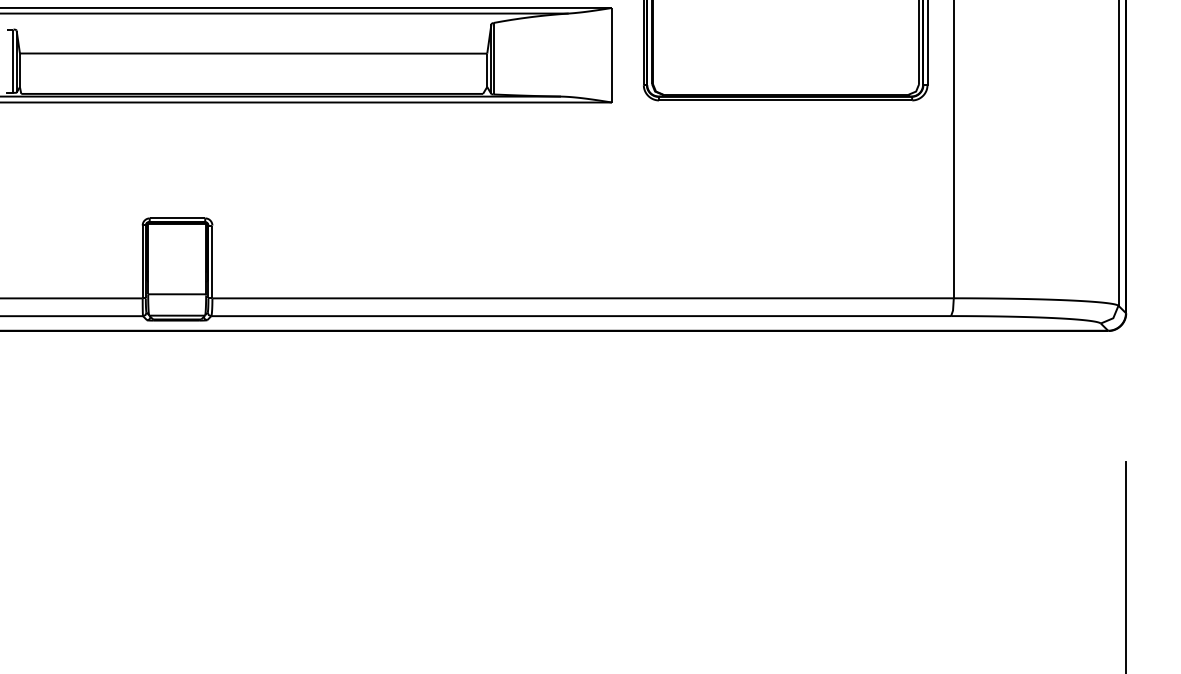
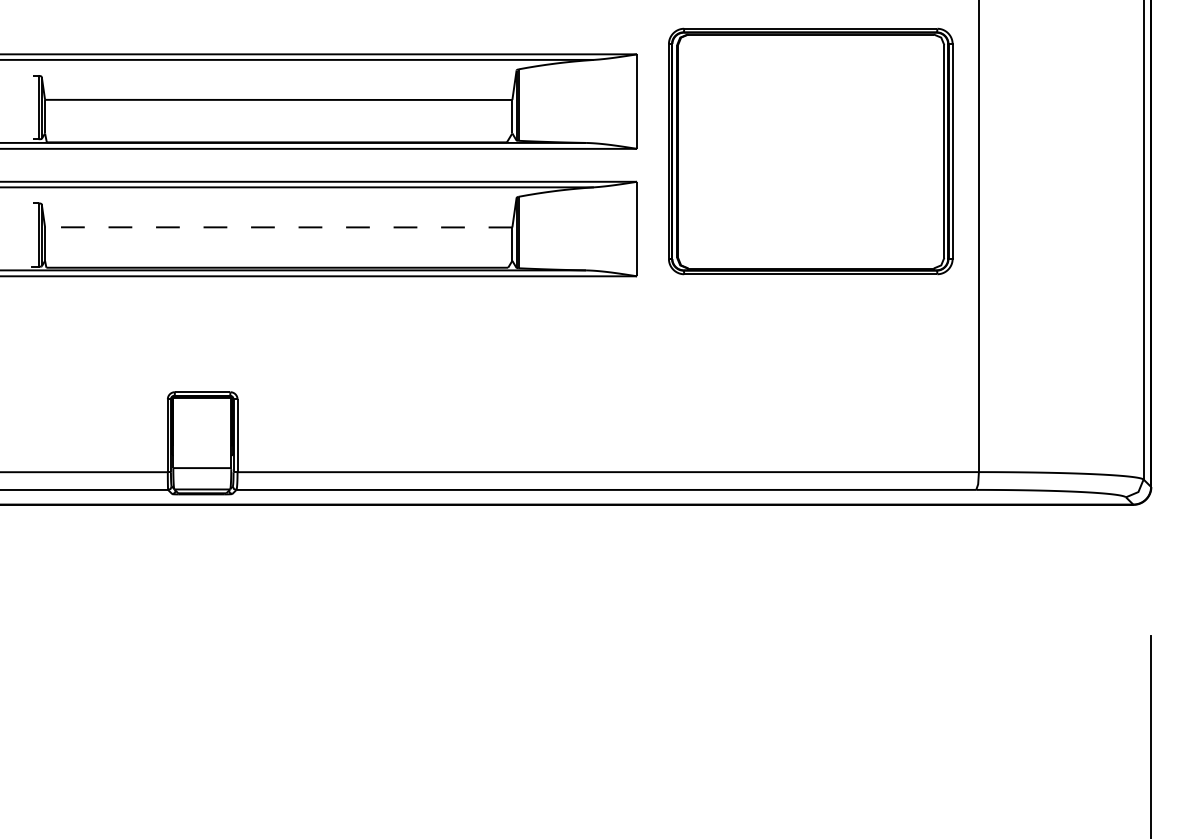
line: (253, 53) -> (278, 227), solid -> dashed

